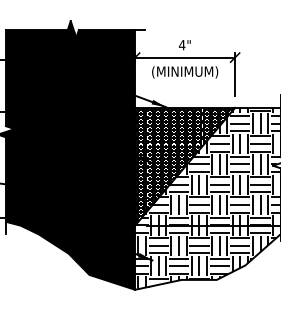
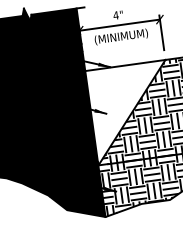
hatch: (184, 165) -> (131, 111), removed

